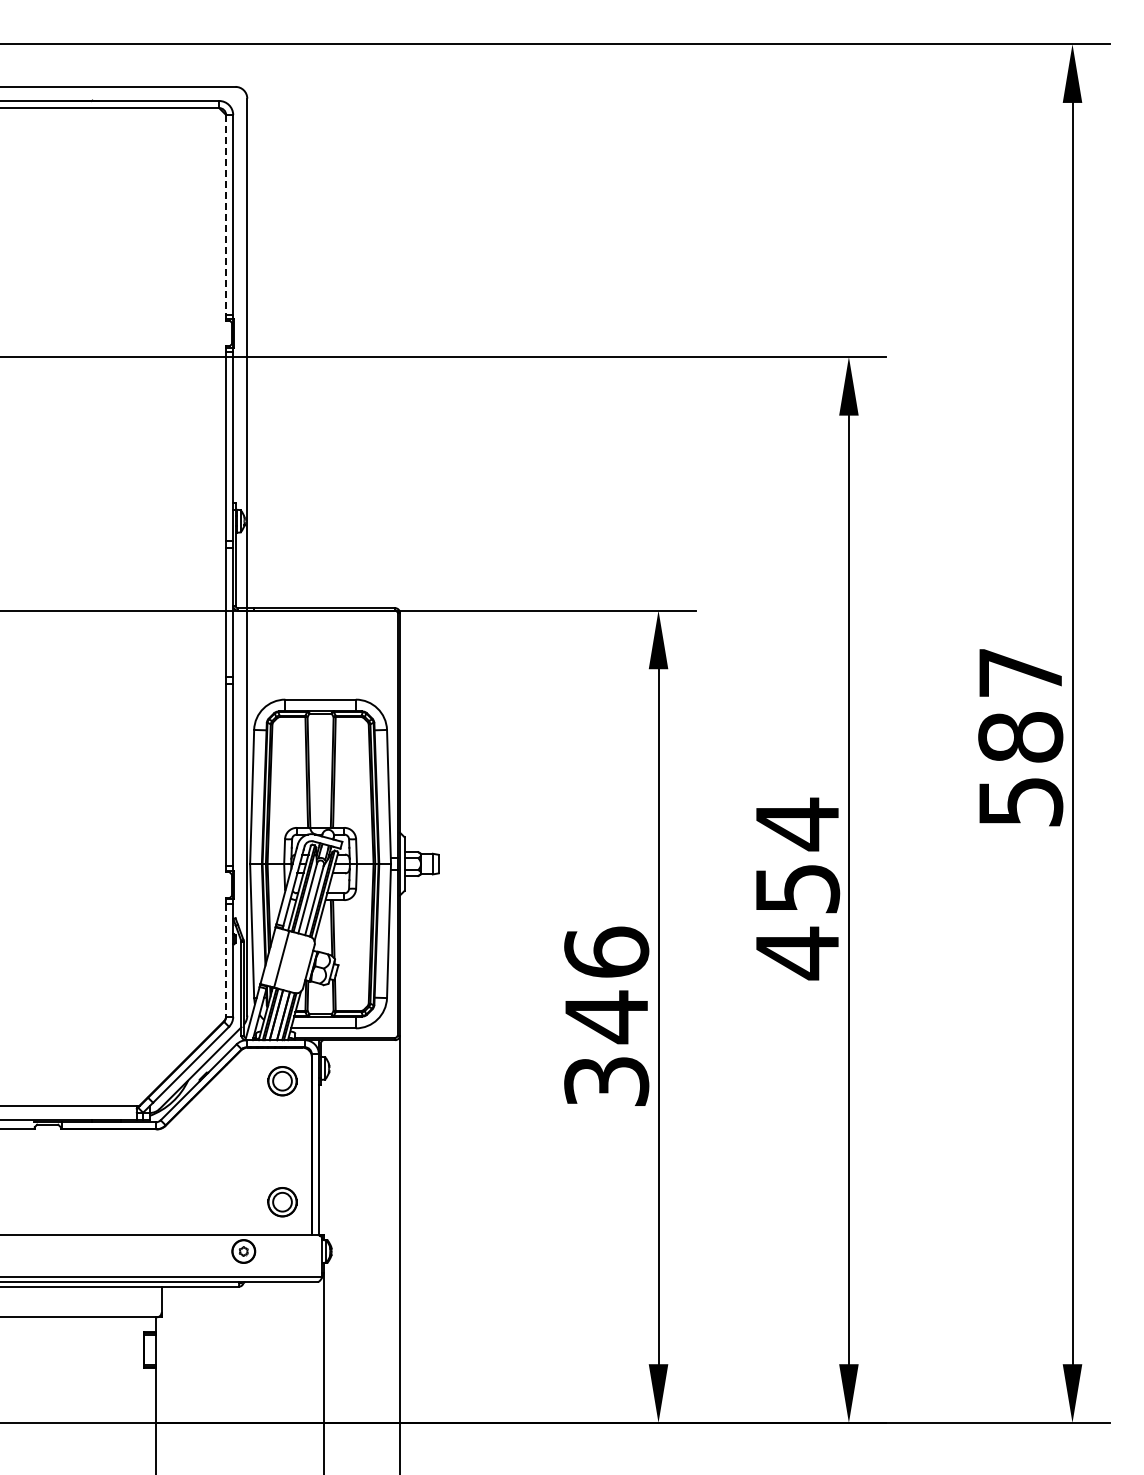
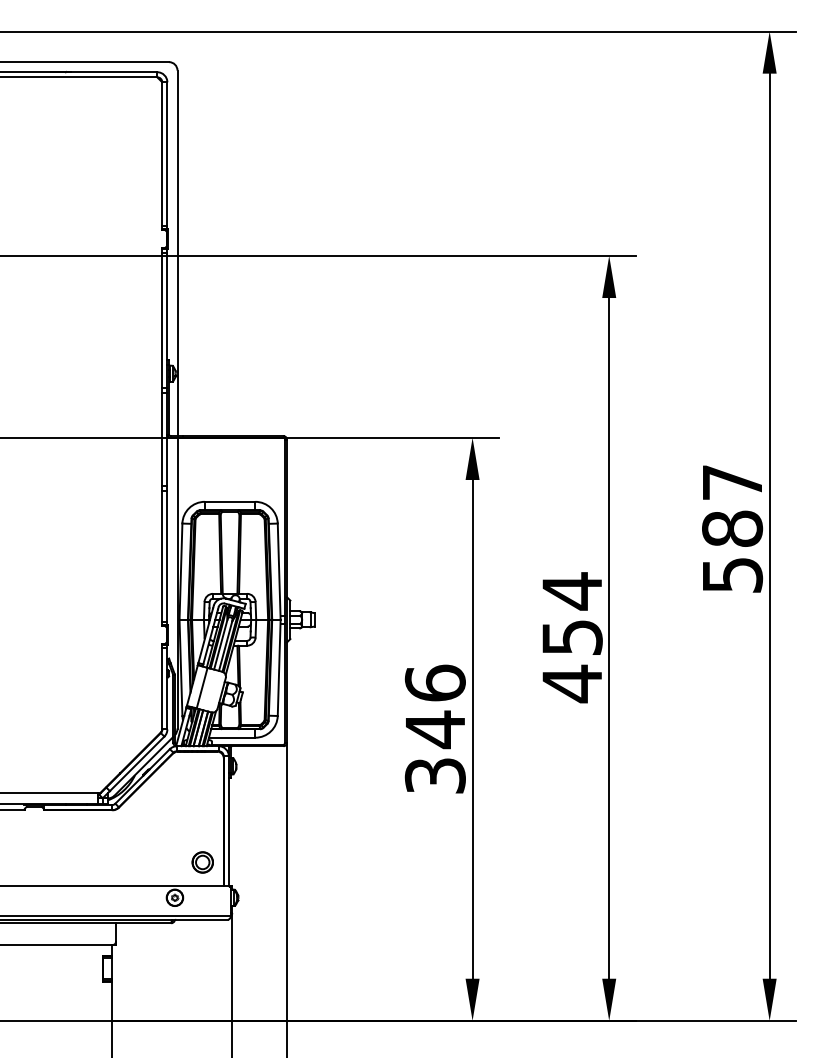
line: (226, 214) -> (162, 153), dashed -> solid
line: (226, 960) -> (162, 689), dashed -> solid
part: (282, 1081) -> (202, 775), removed

